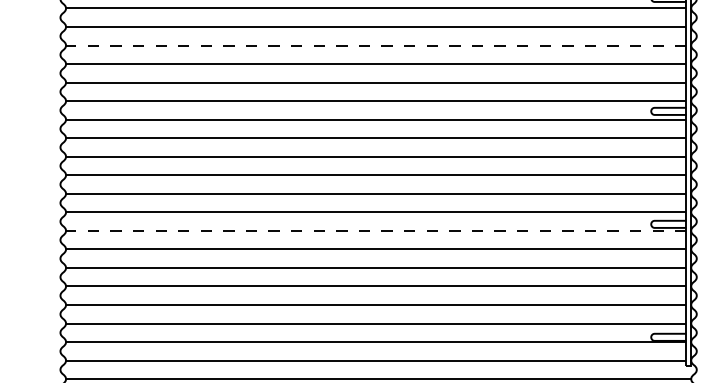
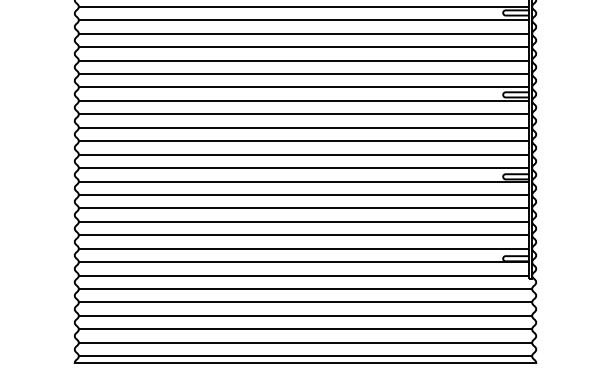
line: (374, 46) -> (302, 47), dashed -> solid
line: (374, 230) -> (302, 181), dashed -> solid

